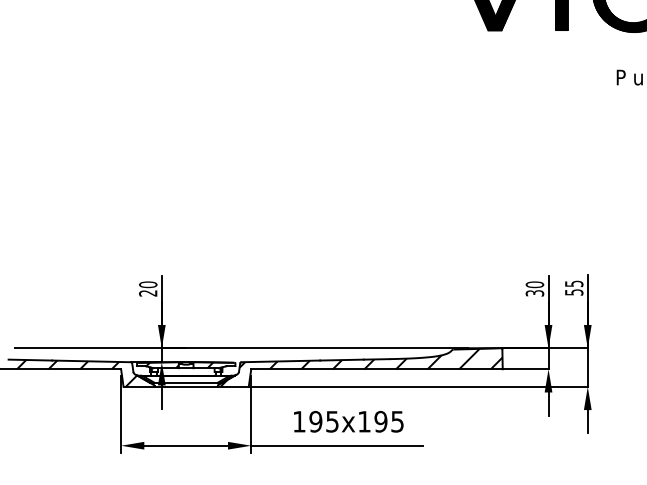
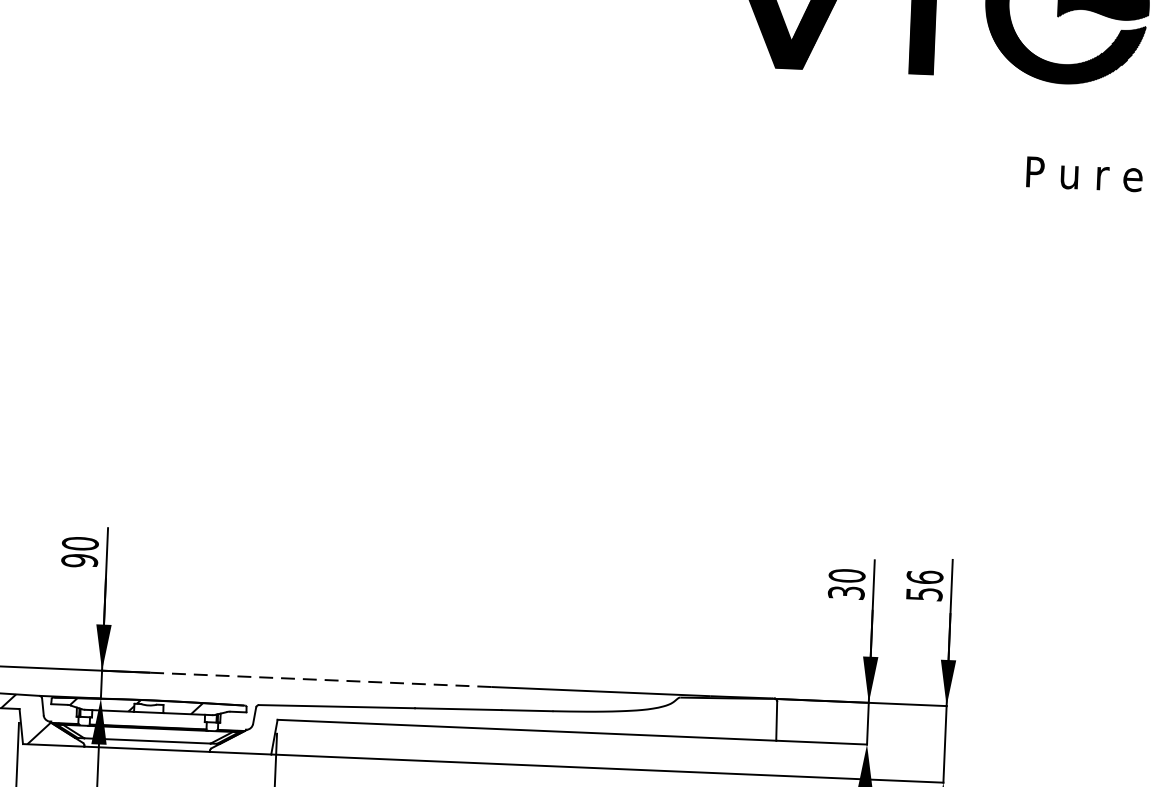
text: (574, 283) -> (925, 576), 55 -> 56
text: (148, 293) -> (80, 561), 20 -> 90
line: (271, 348) -> (319, 680), solid -> dashed
hatch: (361, 367) -> (496, 725), removed

